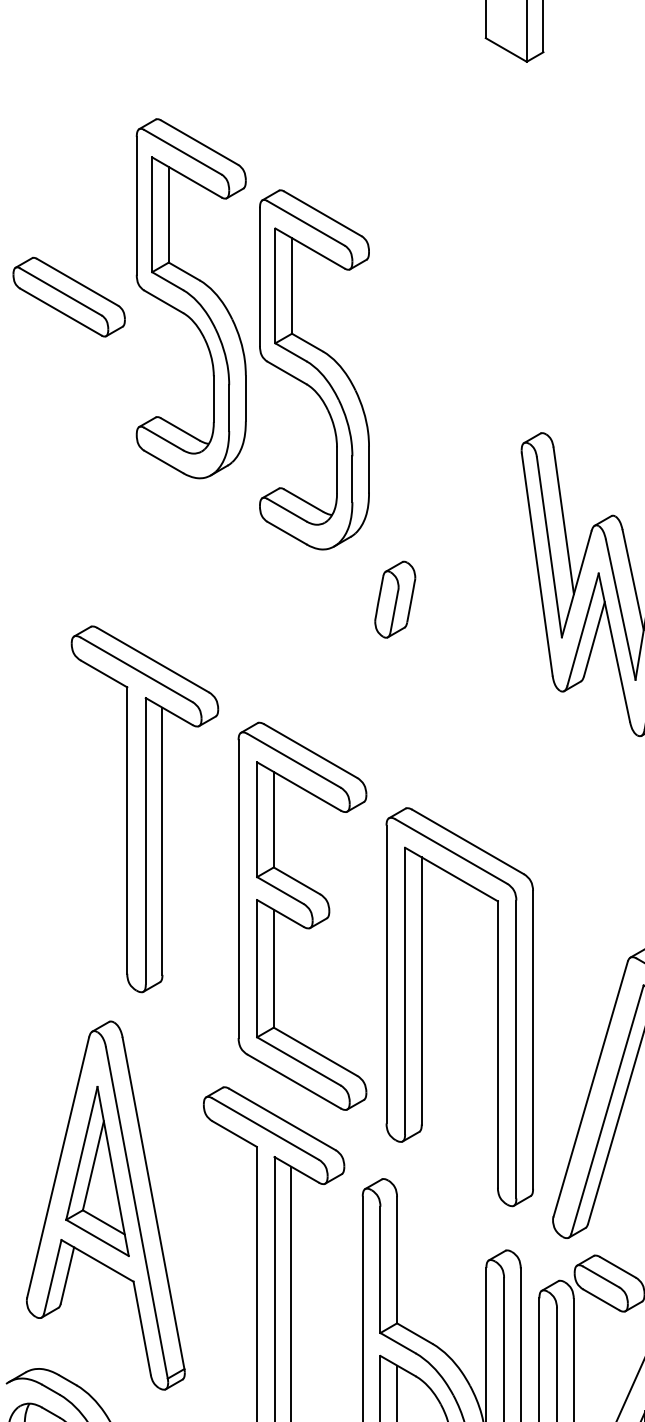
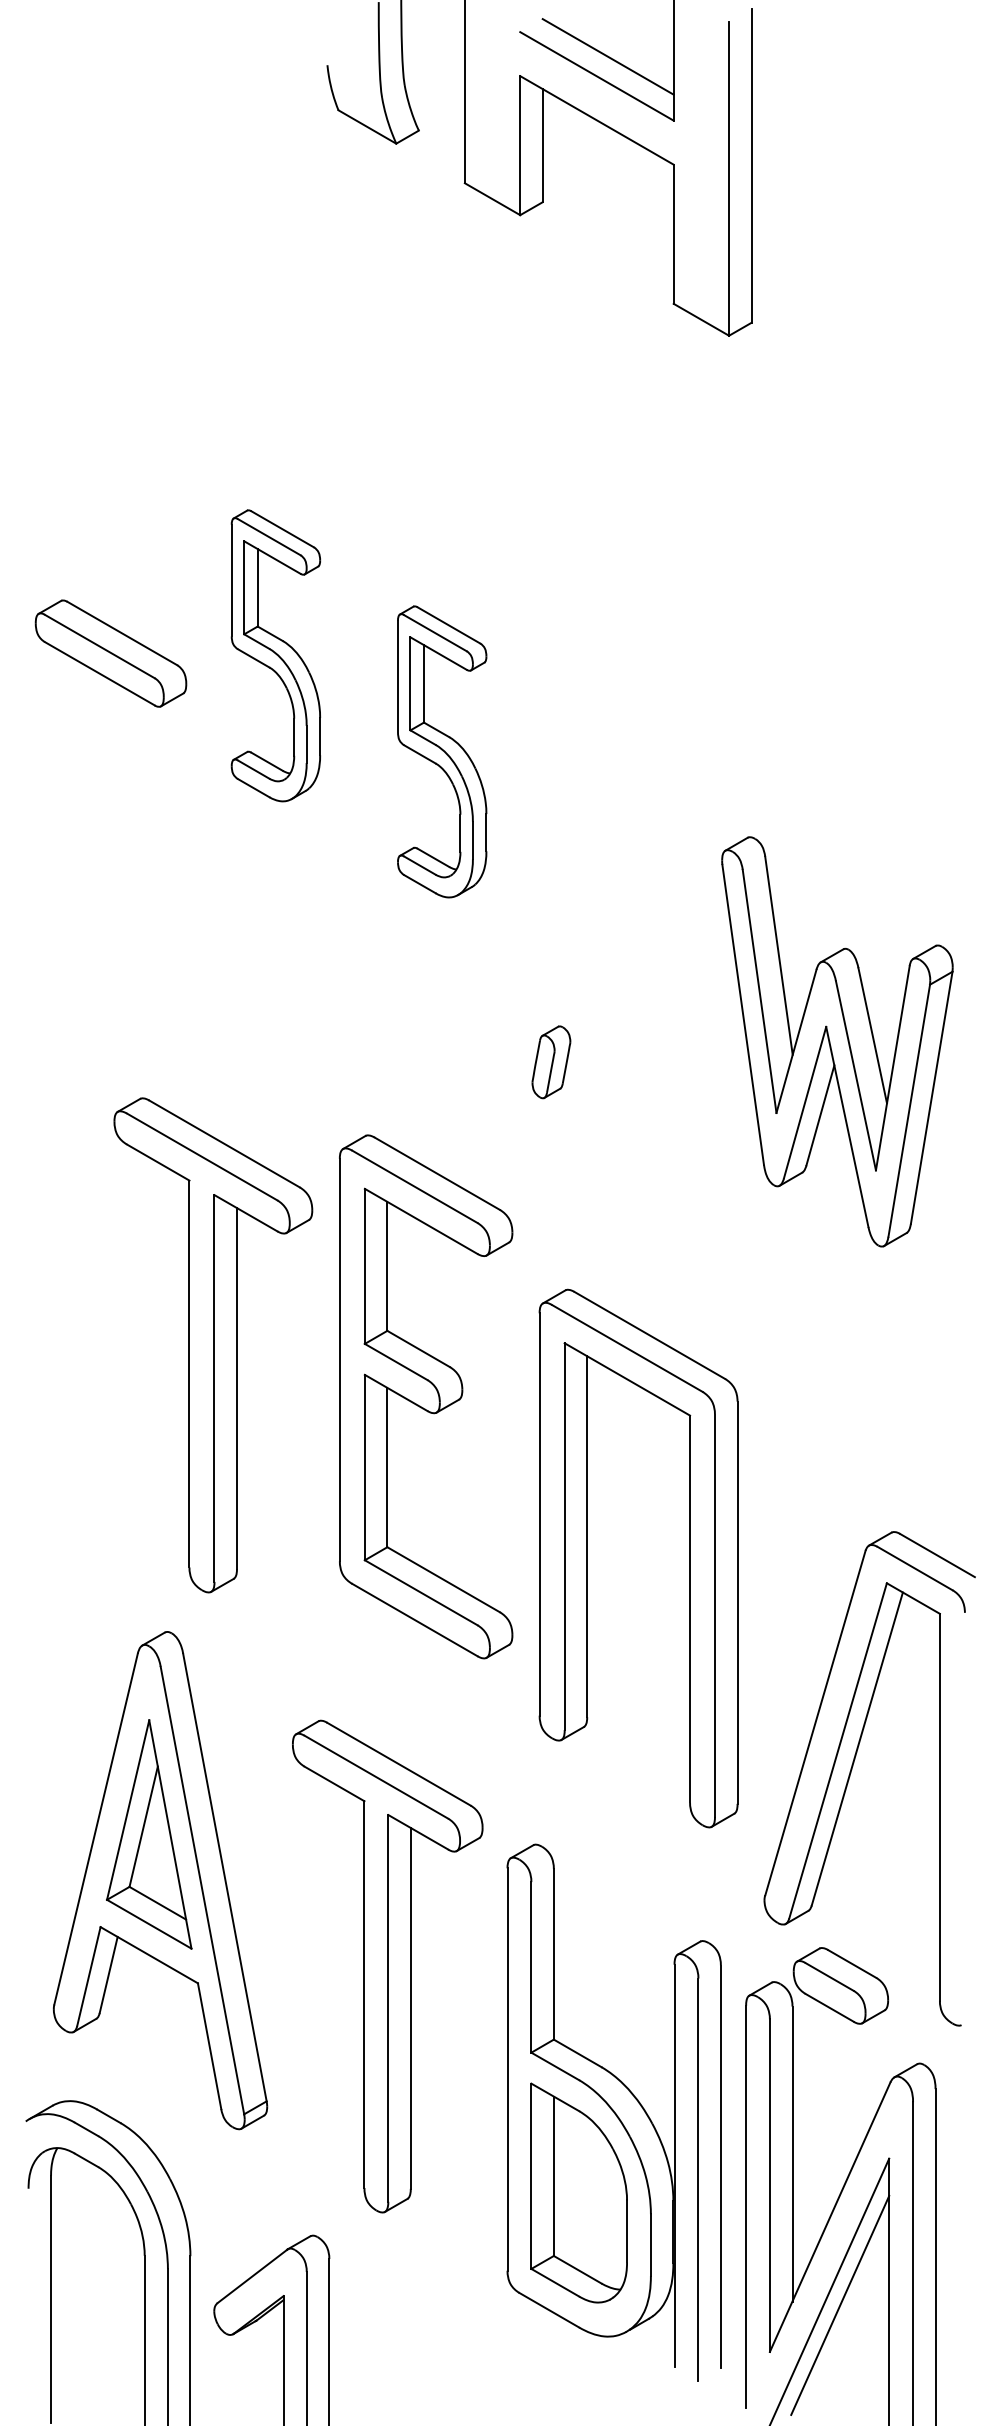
part: (190, 298) -> (275, 655), size x0.6
part: (313, 369) -> (441, 751), size x0.6
part: (395, 599) -> (551, 1062), size x0.7
part: (302, 916) -> (426, 1396), moved
part: (421, 1007) -> (587, 1558), moved

